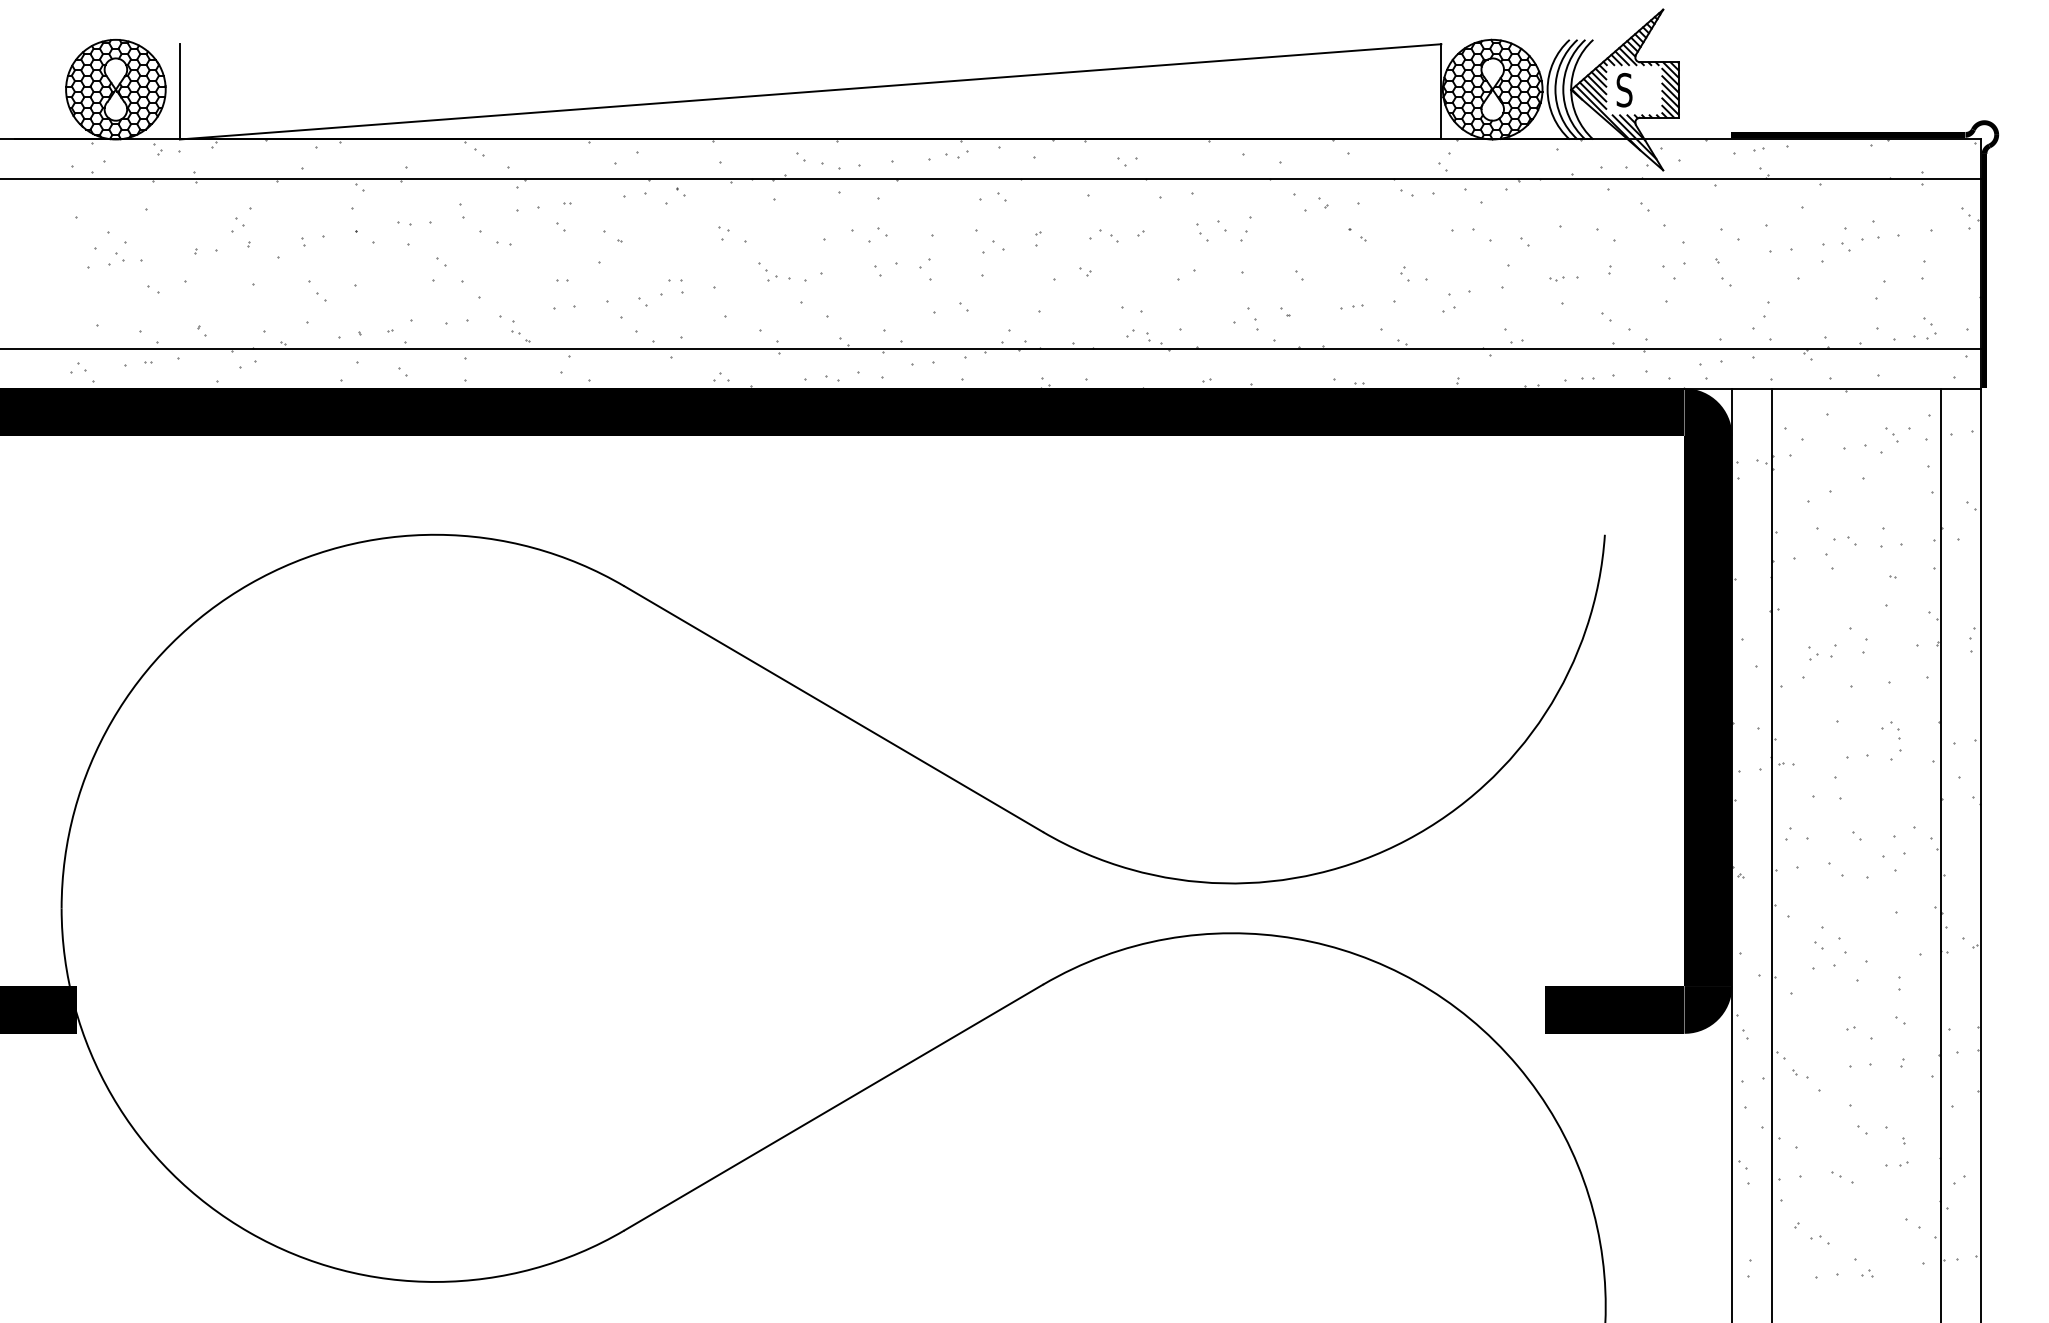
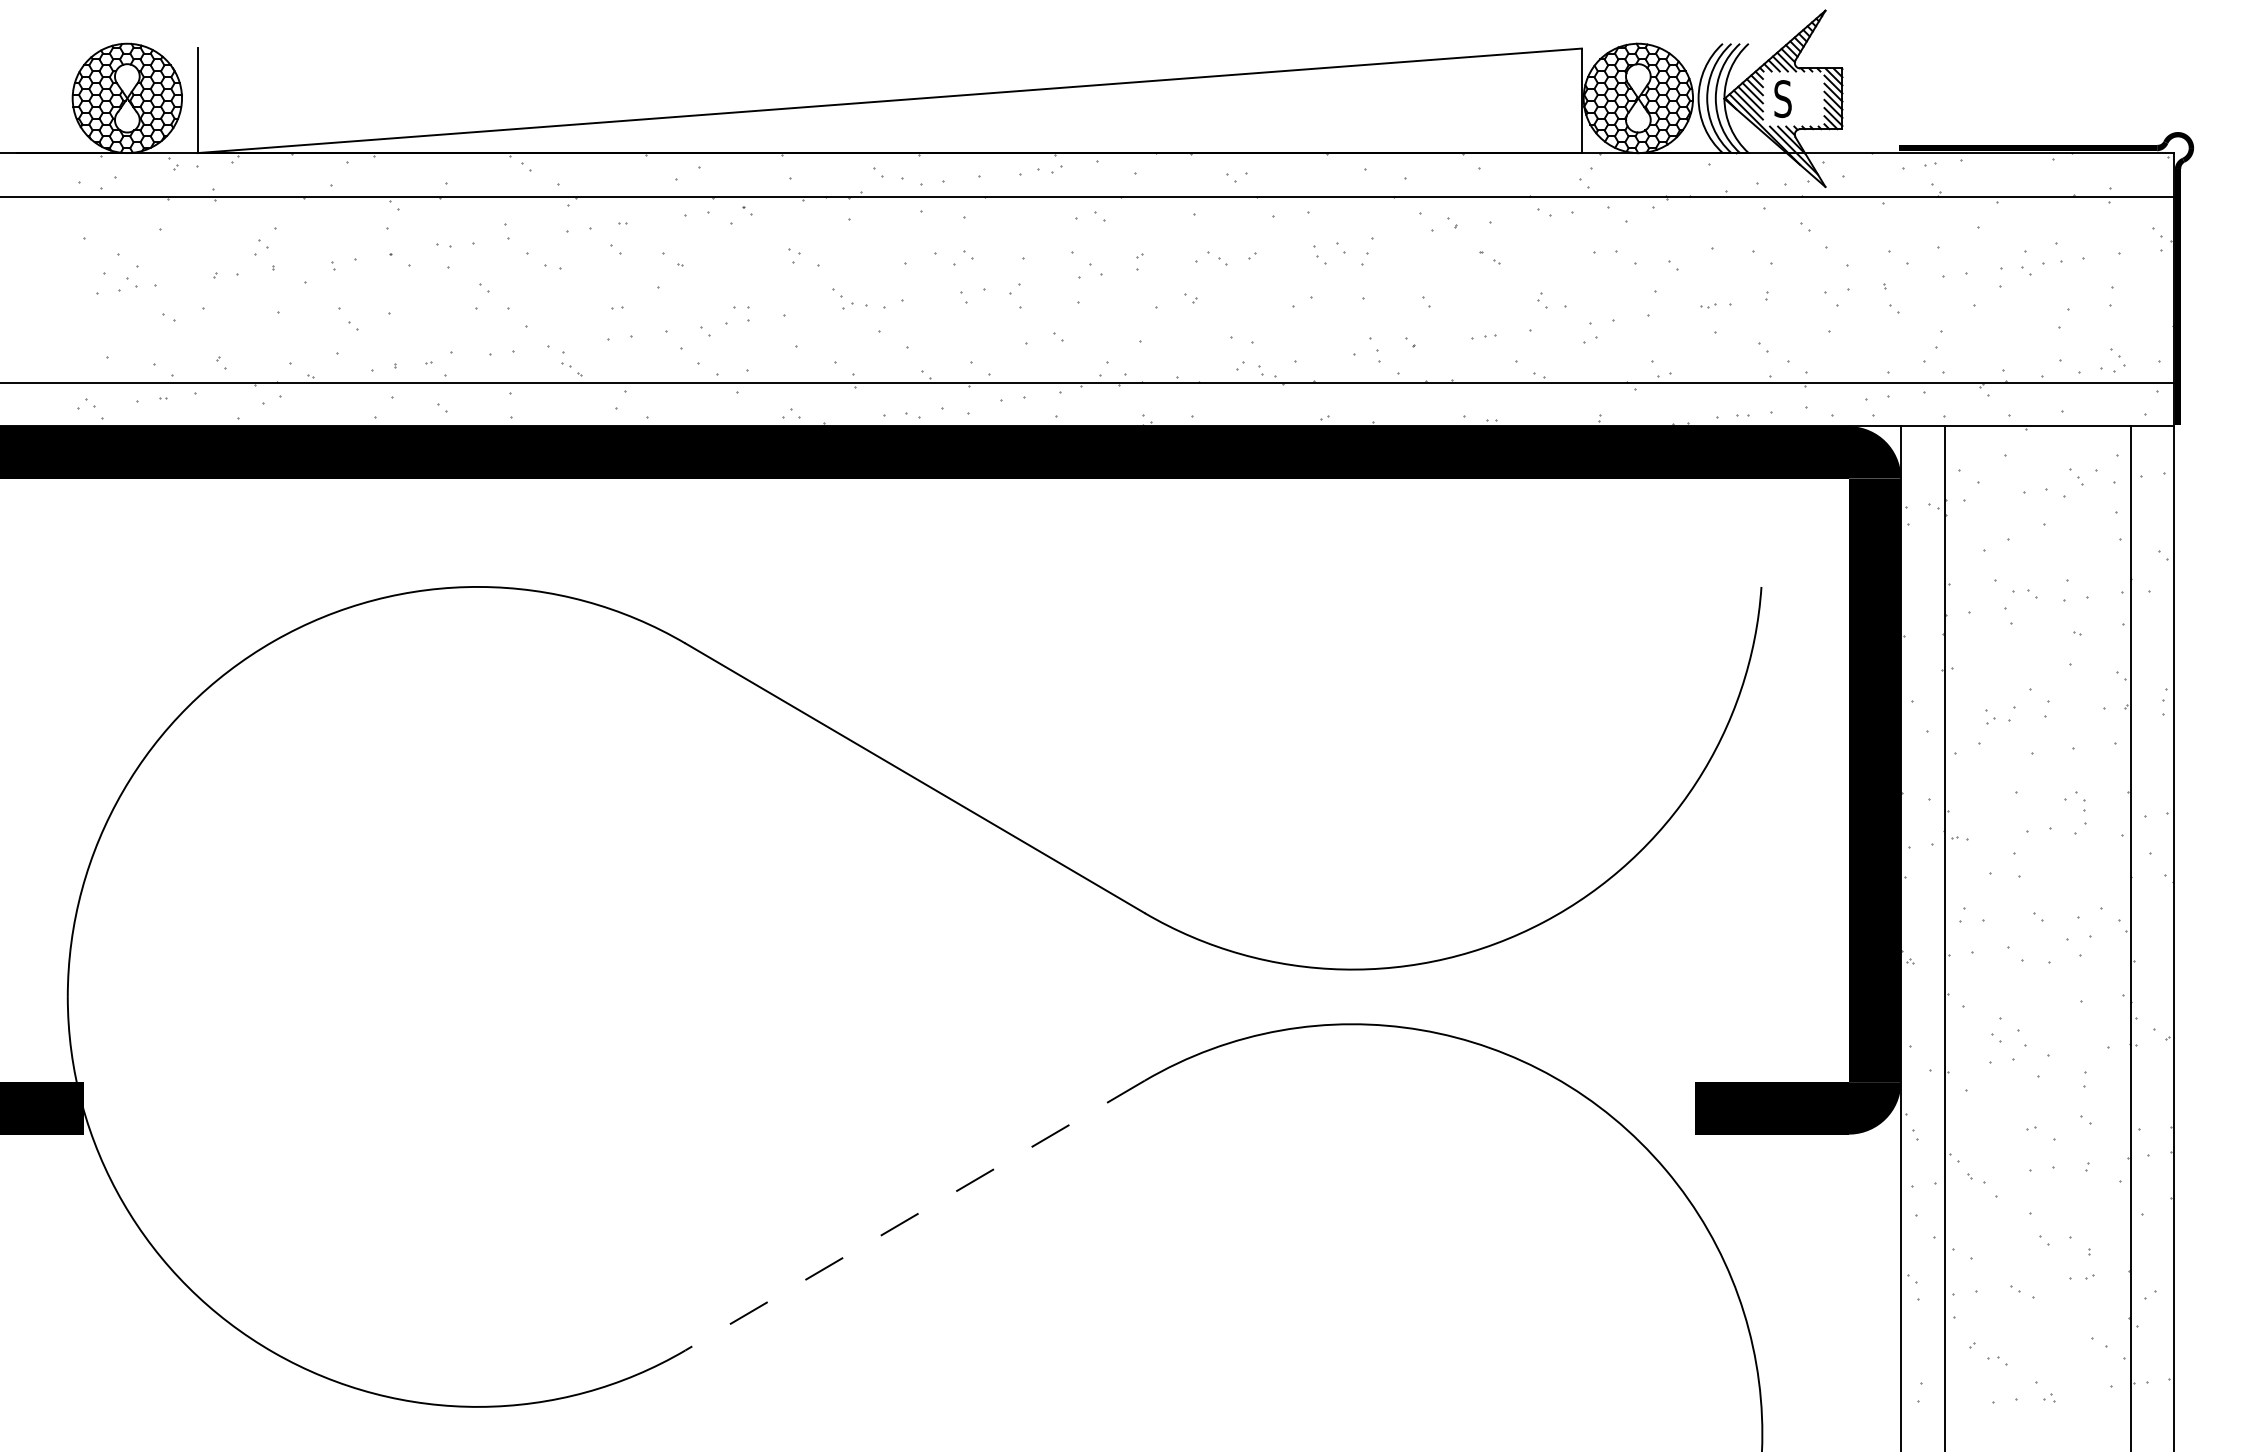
line: (833, 1107) -> (914, 1215), solid -> dashed

